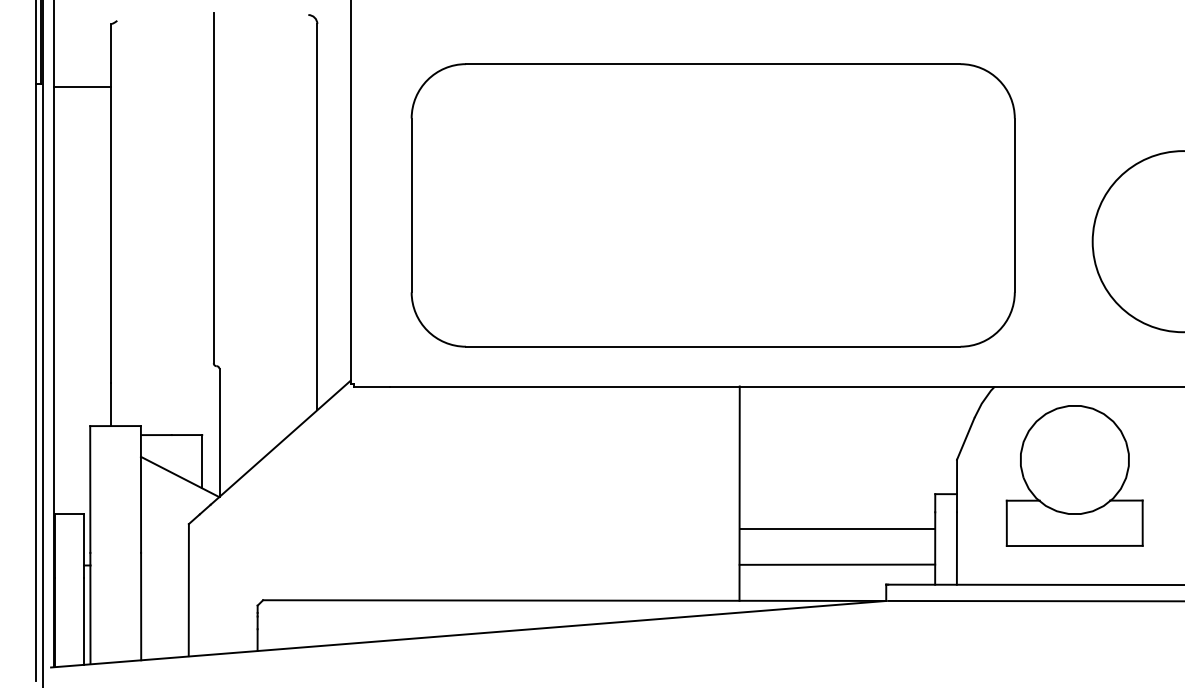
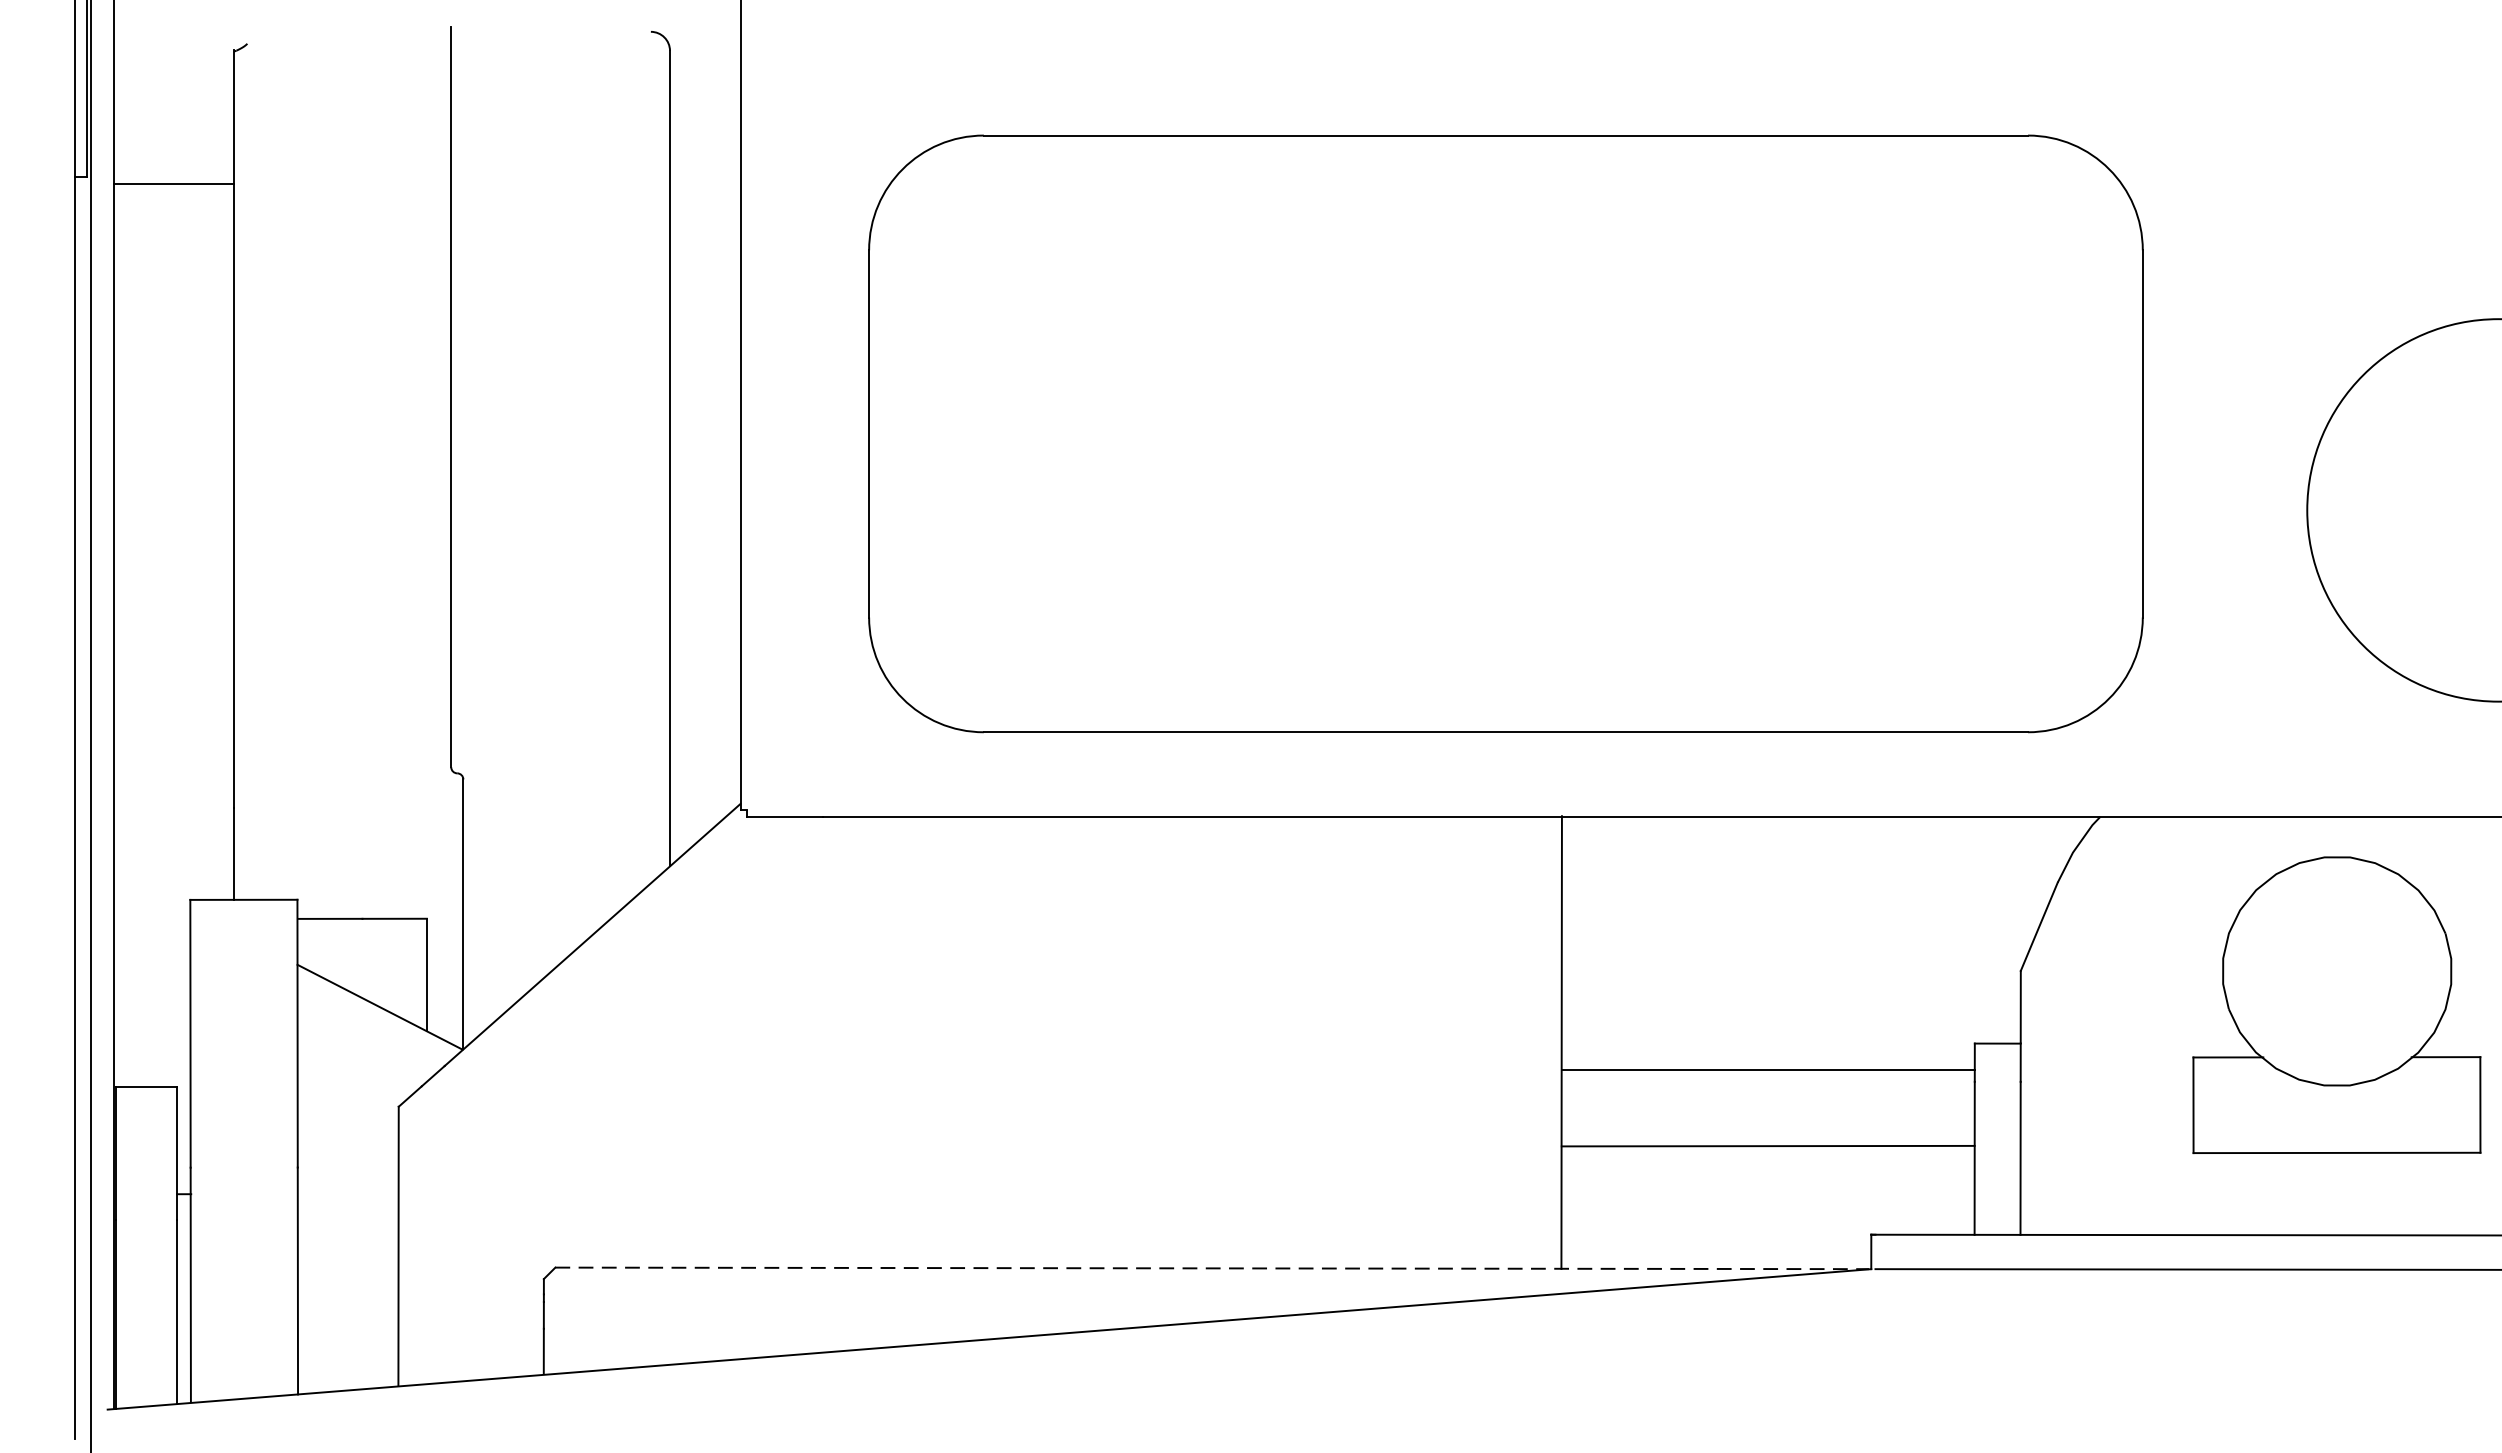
part: (1074, 475) -> (2336, 1004), moved
line: (837, 528) -> (1768, 1069), moved
line: (837, 564) -> (1768, 1145), moved
line: (574, 600) -> (1212, 1268), solid -> dashed

